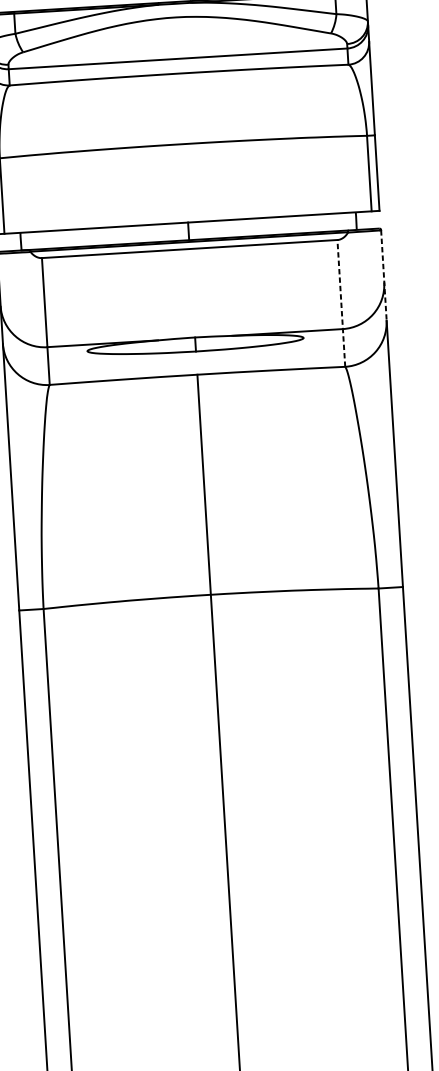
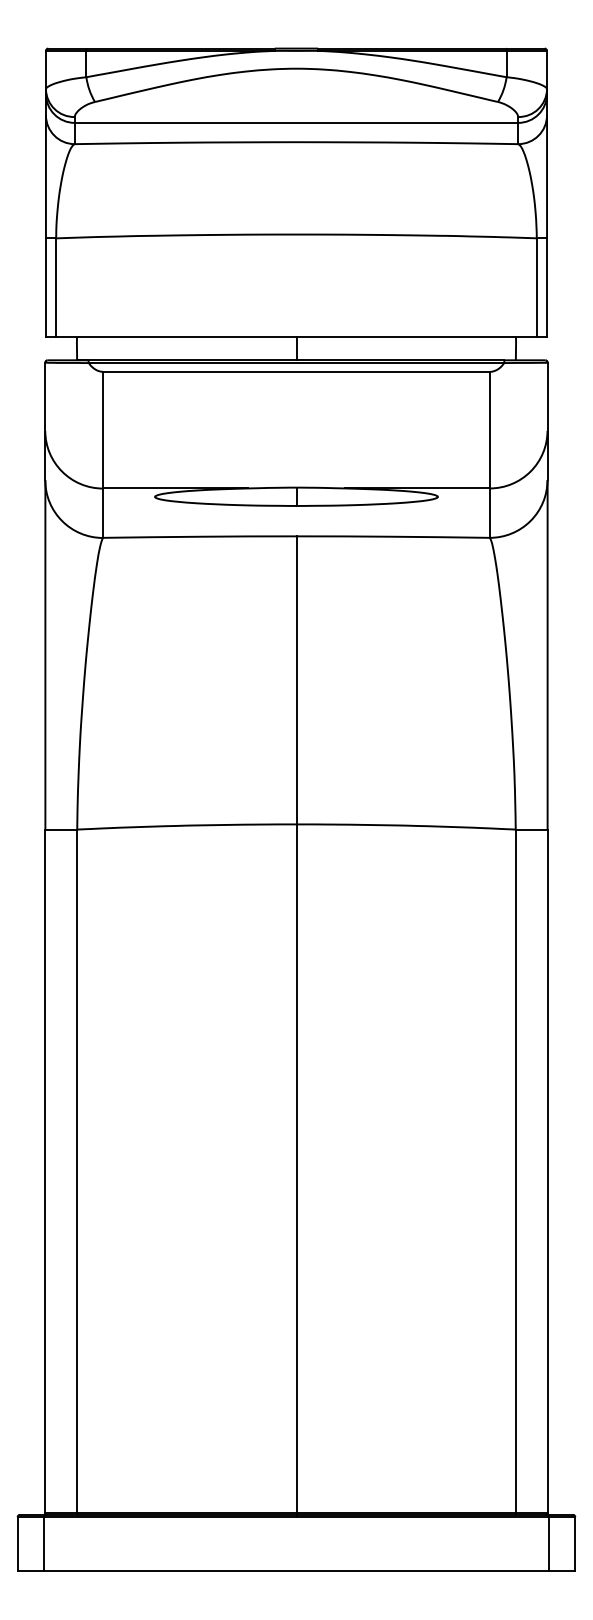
line: (383, 275) -> (547, 421), dashed -> solid
line: (341, 303) -> (489, 454), dashed -> solid

